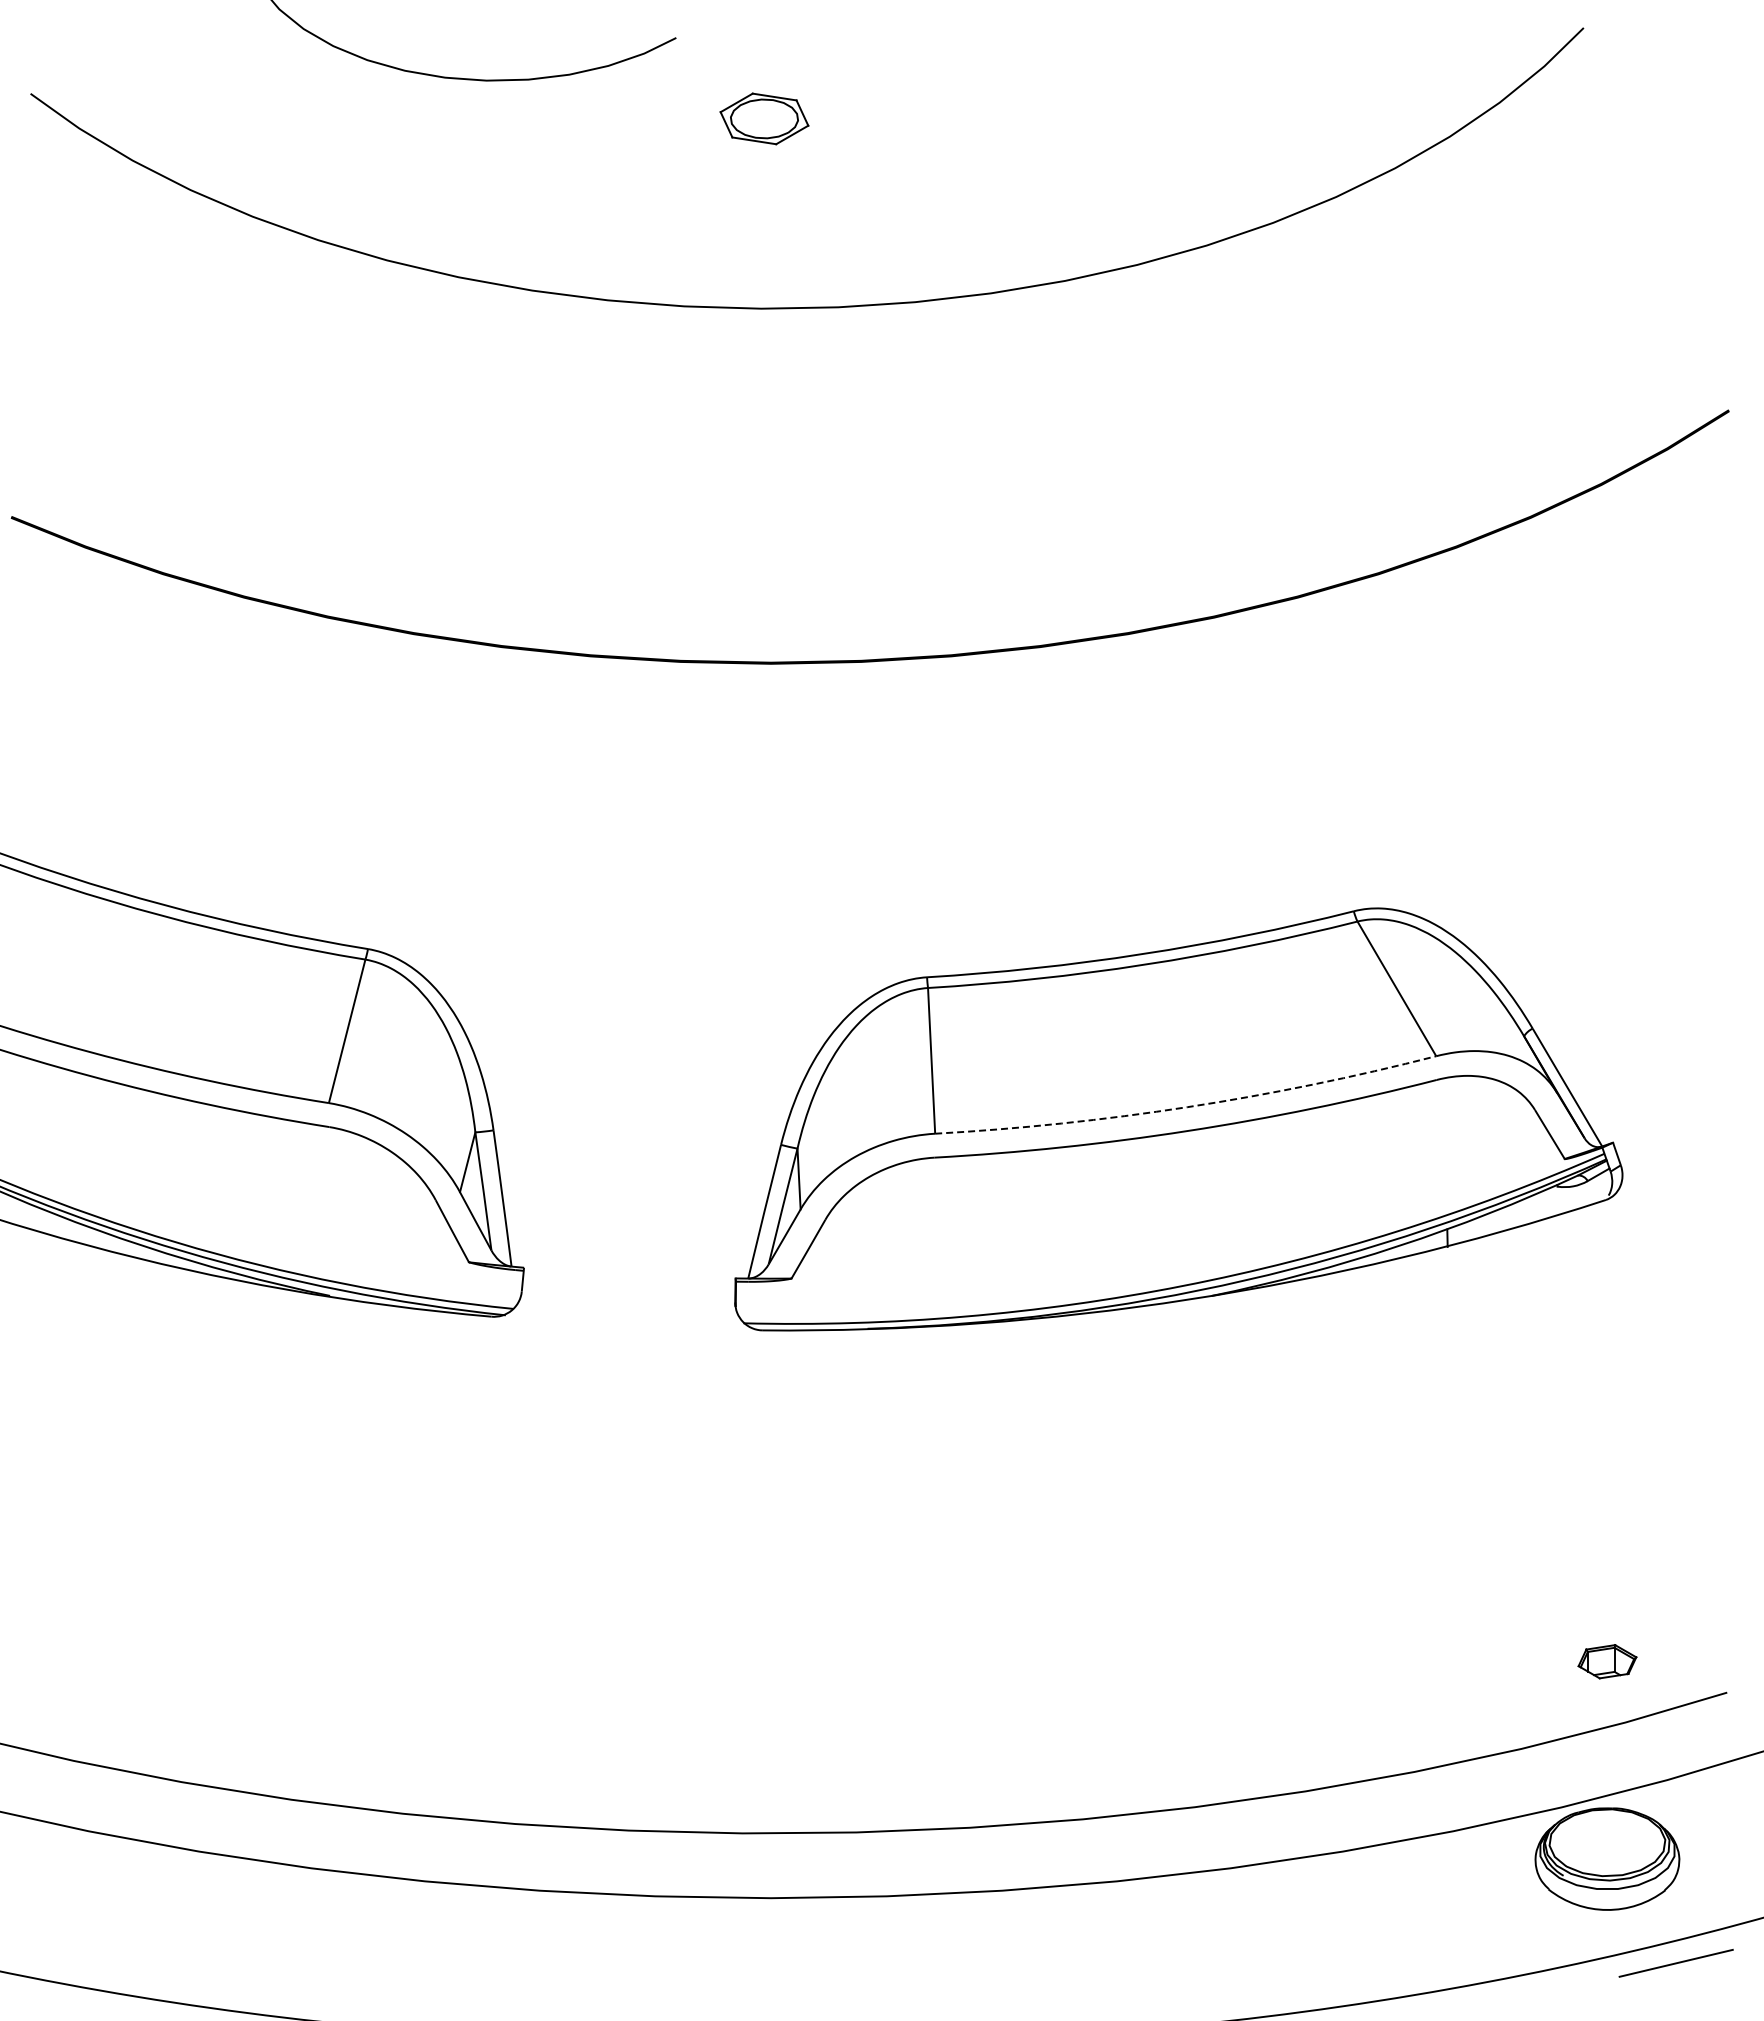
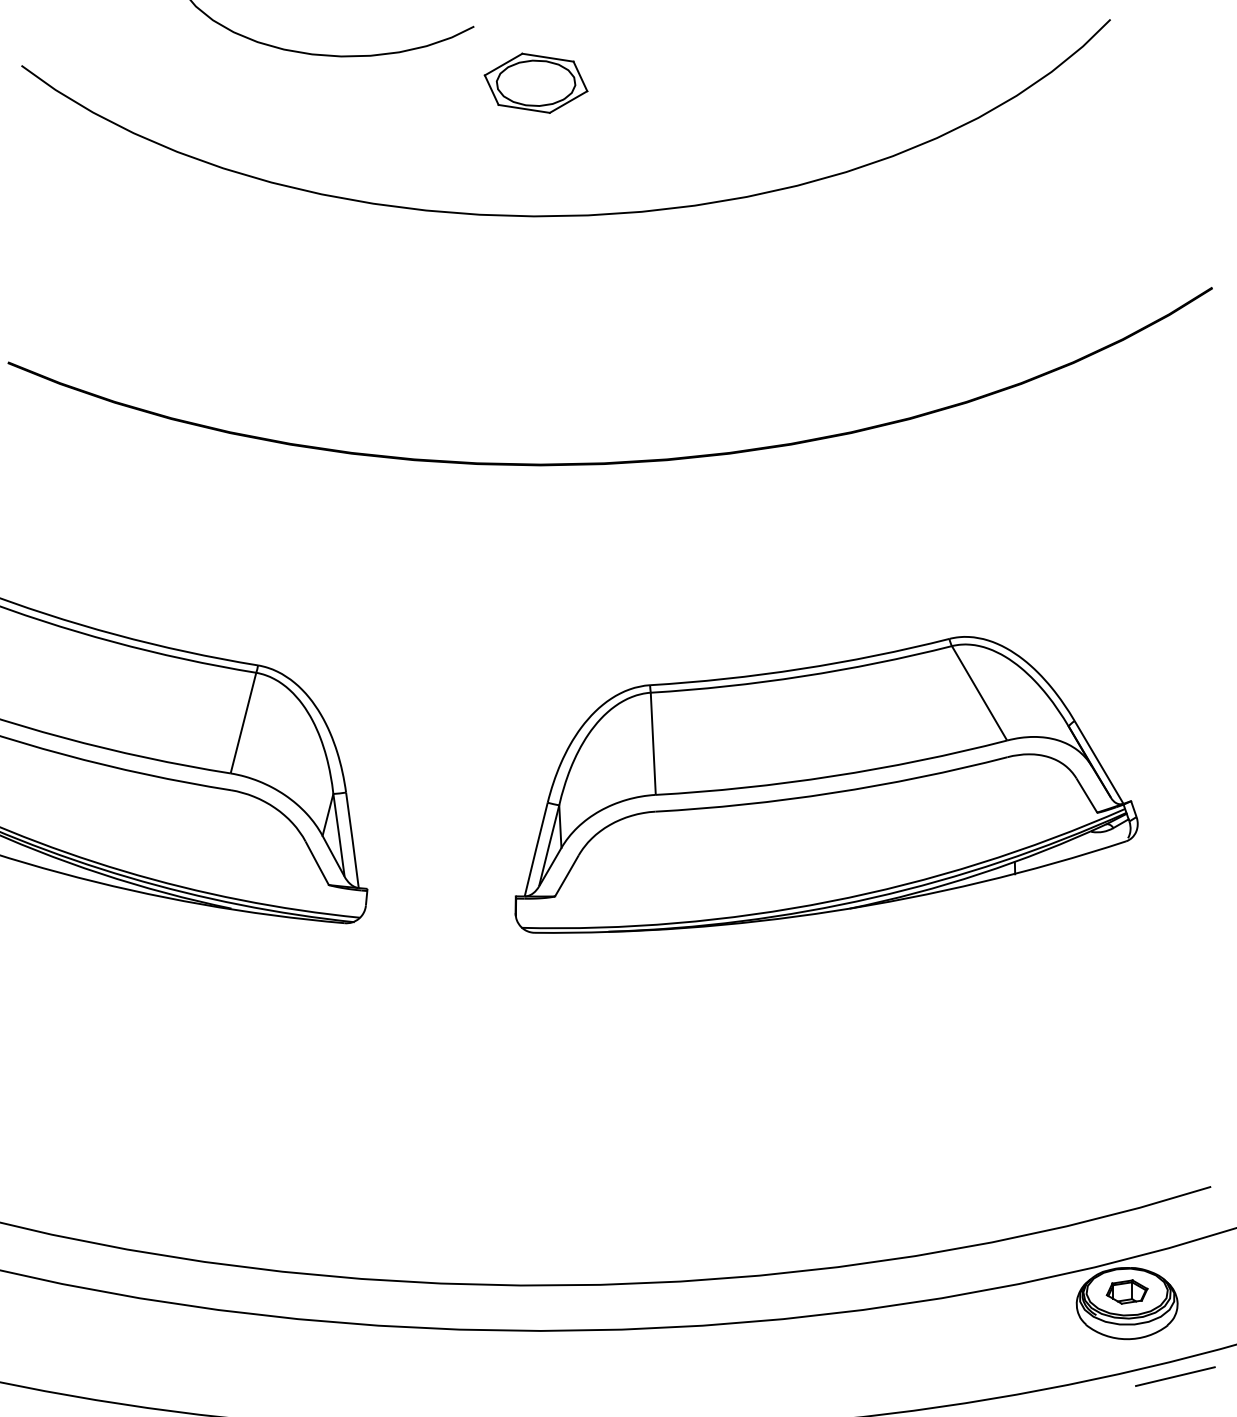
part: (764, 118) -> (536, 83), size x1.67
arc: (1187, 1107) -> (832, 776), dashed -> solid
part: (1607, 1661) -> (1127, 1291), moved

